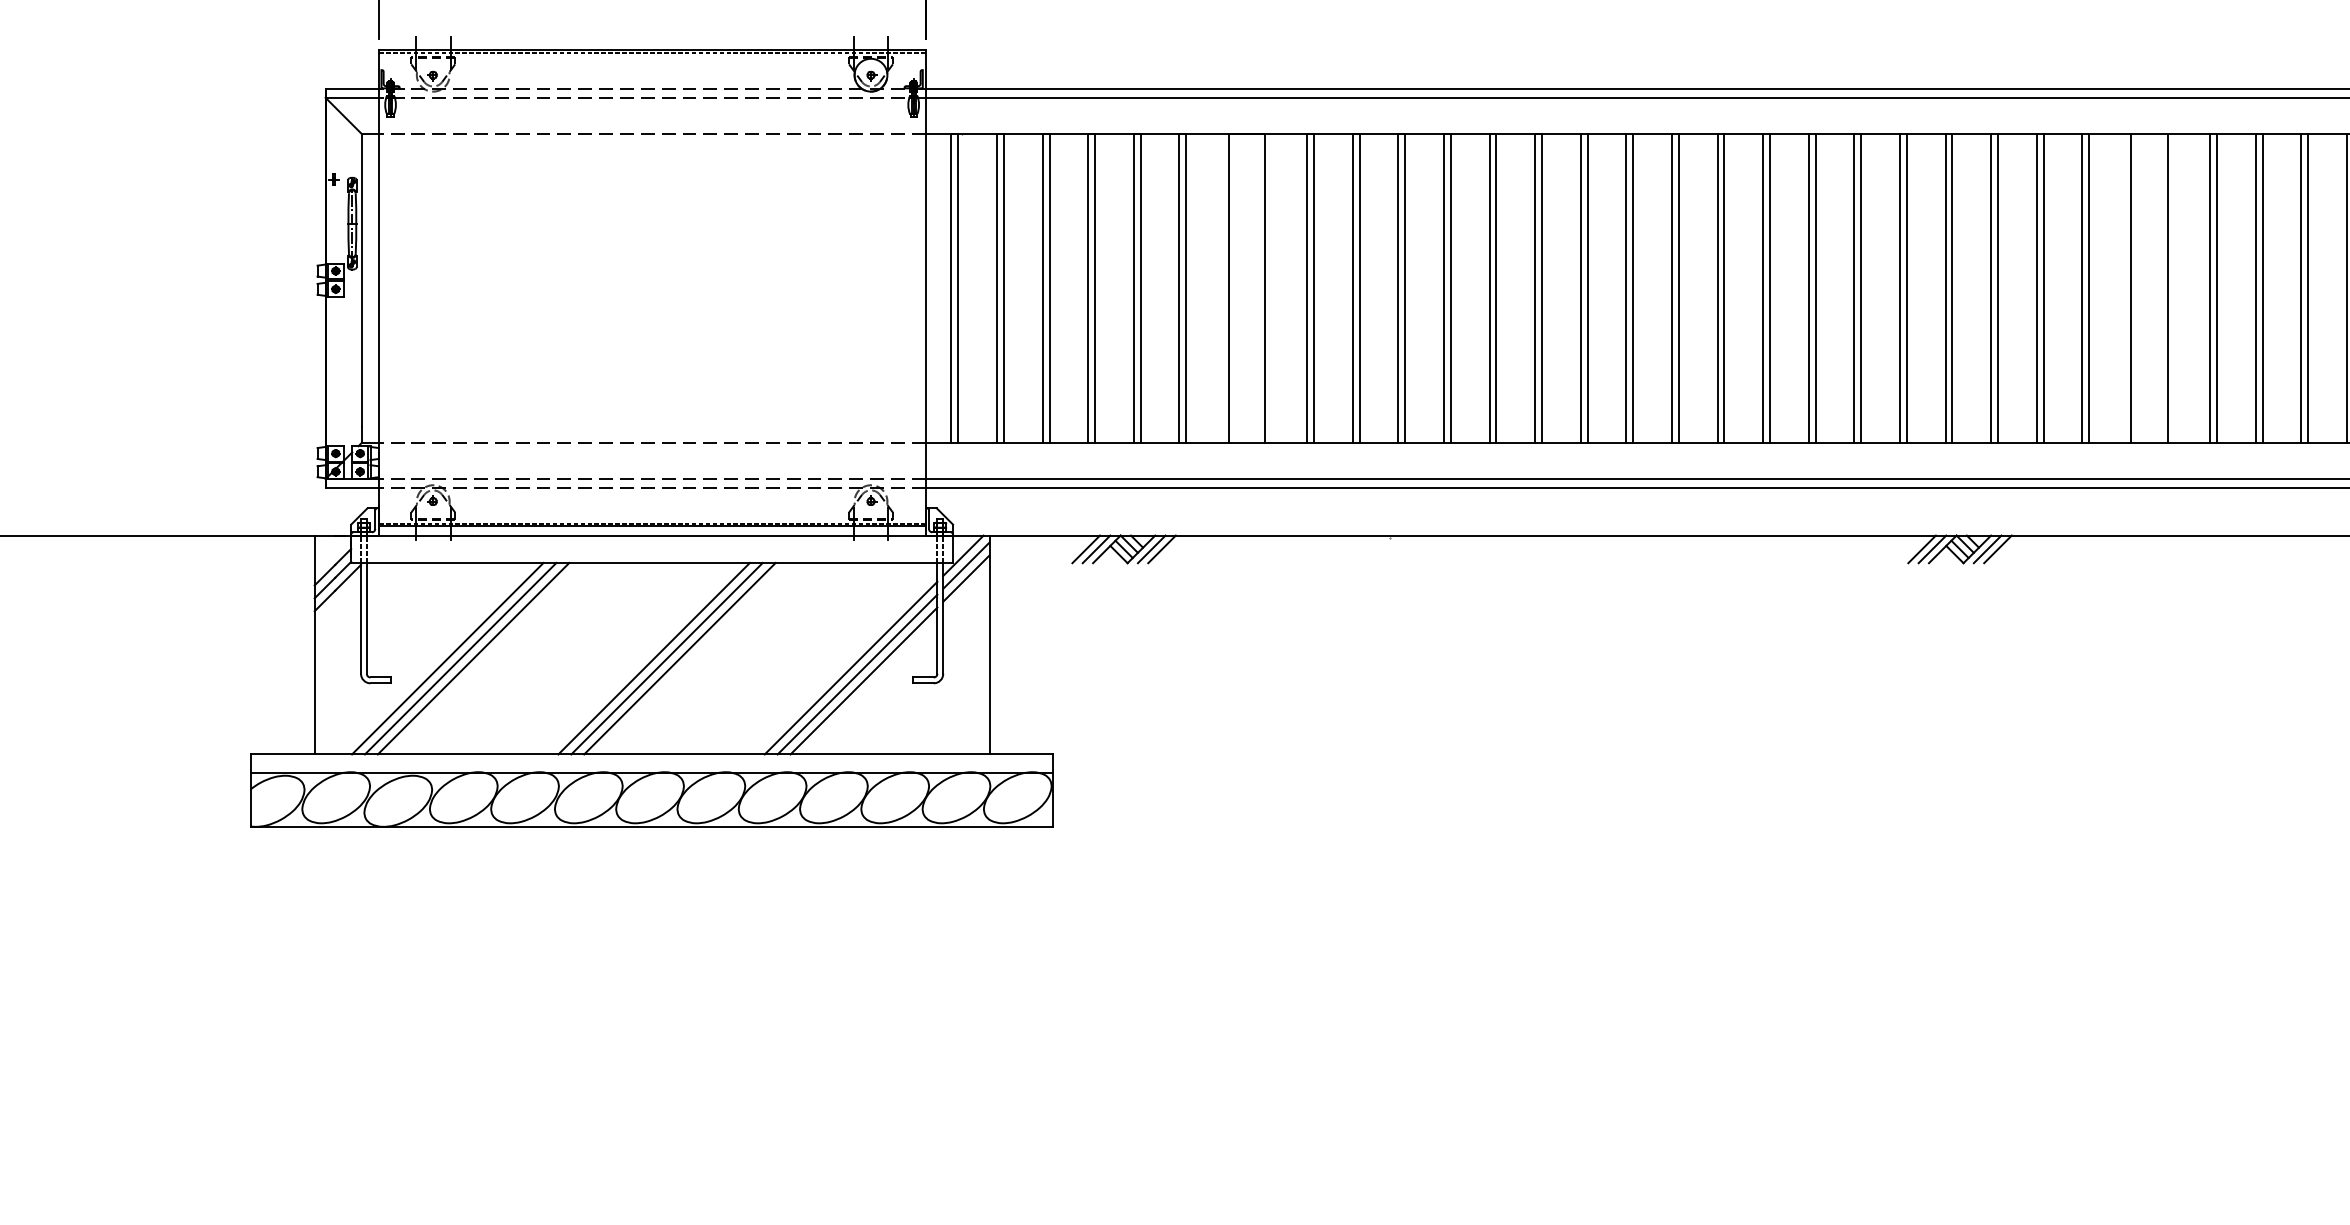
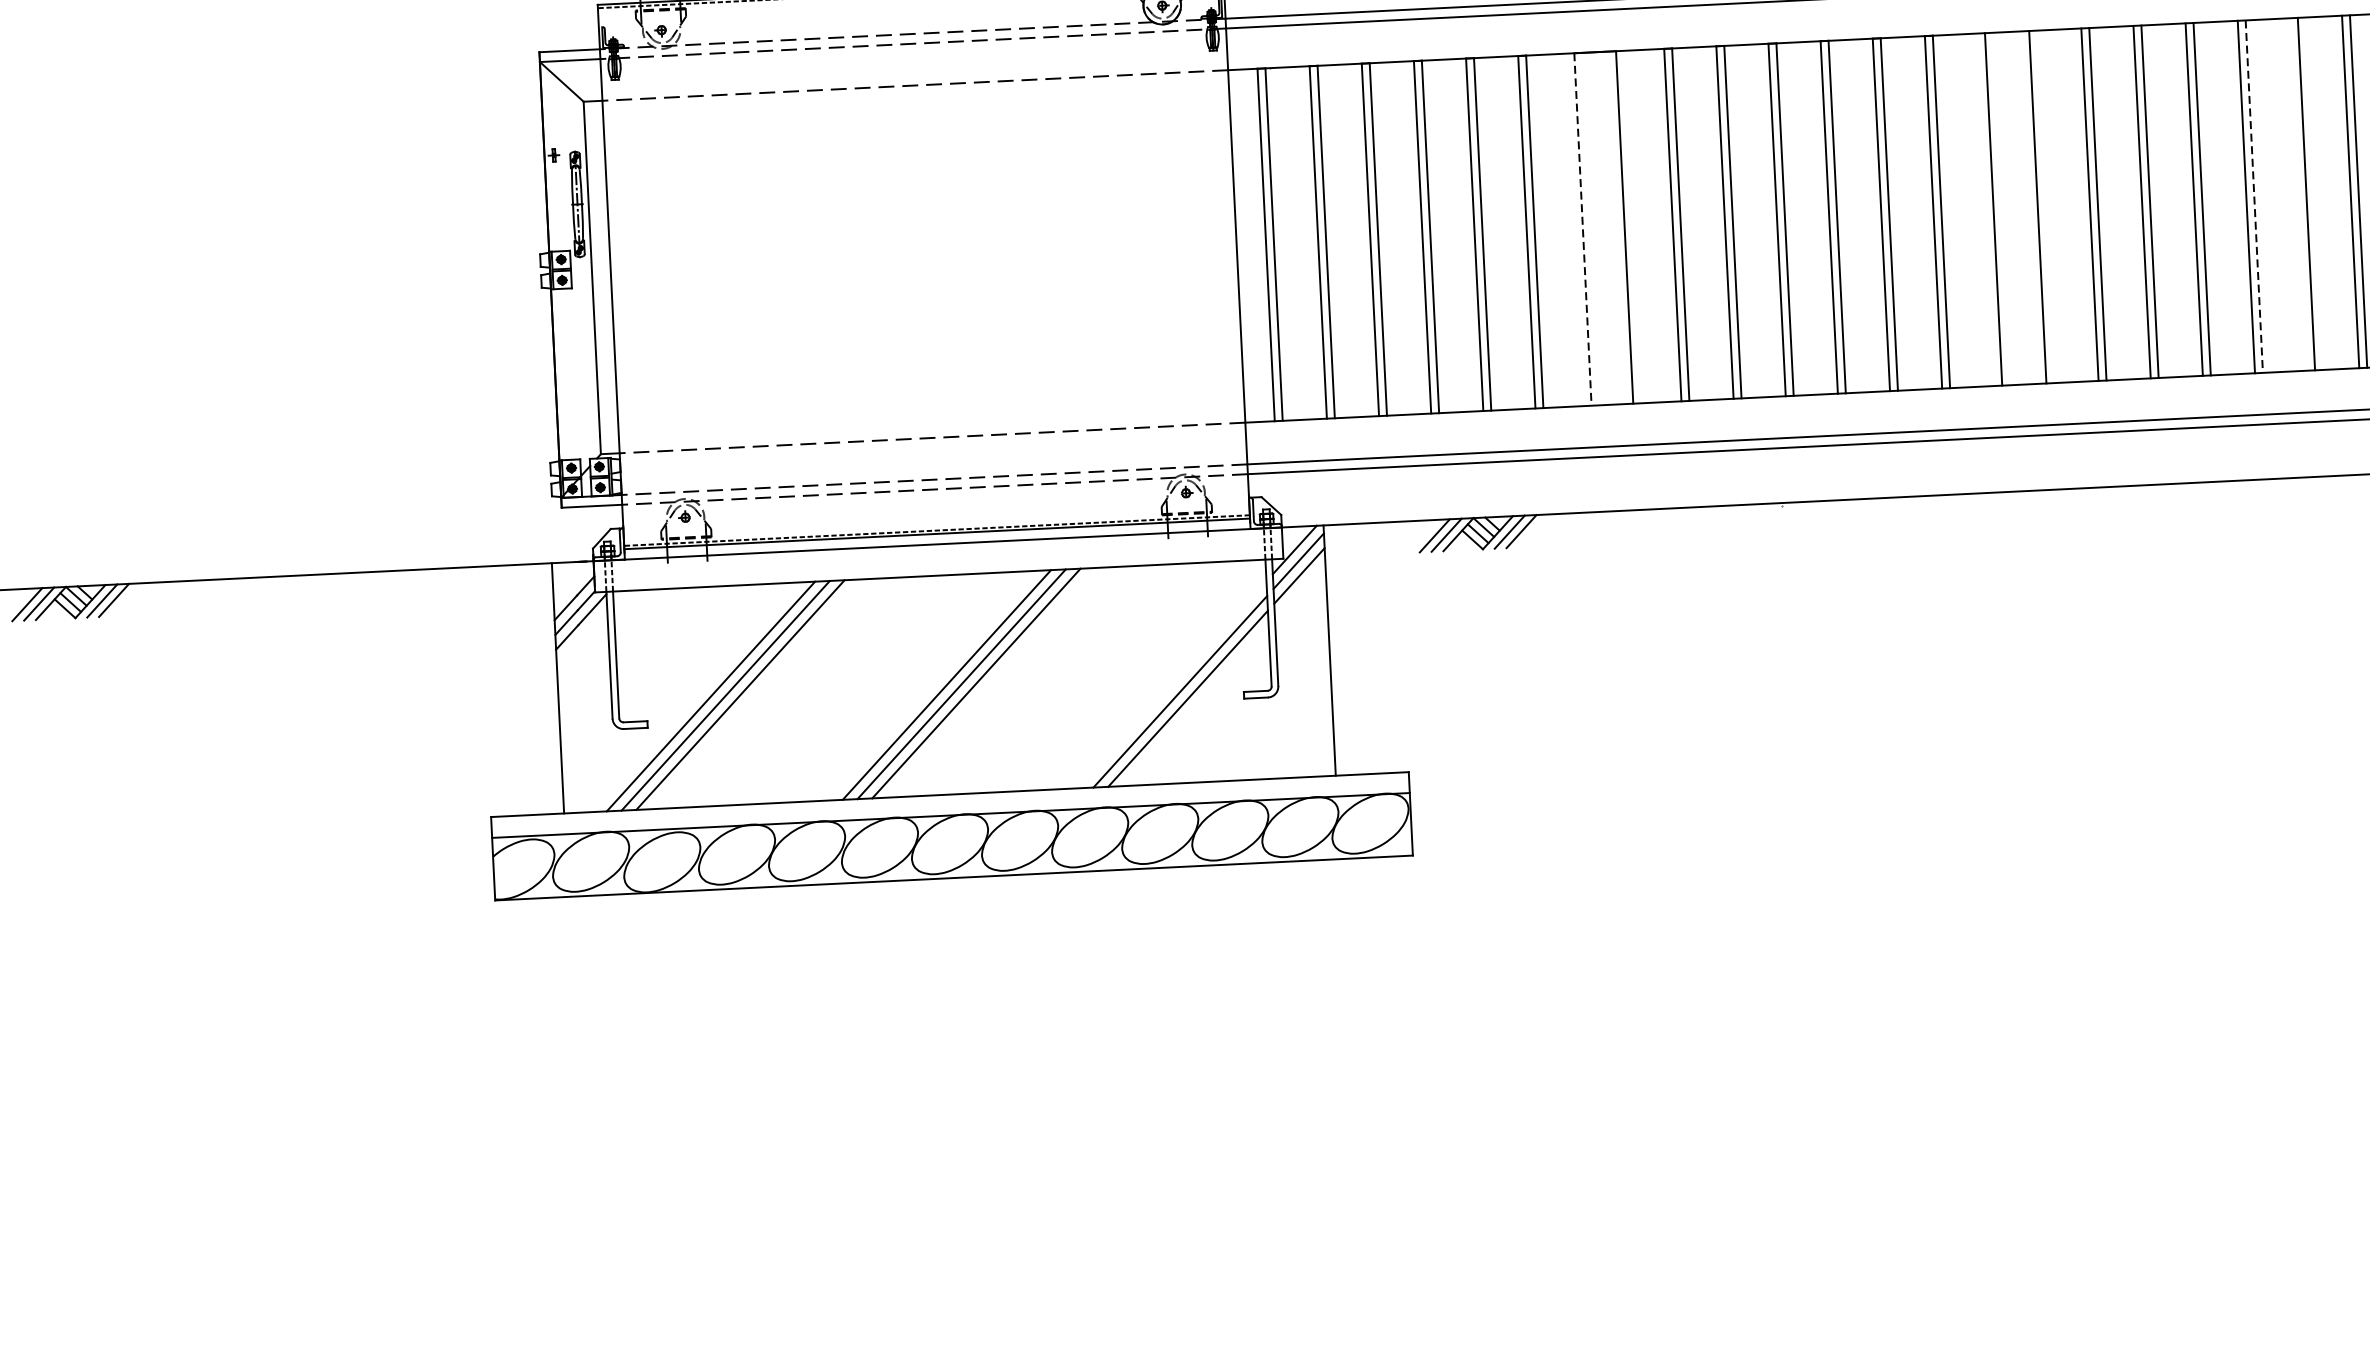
line: (1228, 288) -> (1582, 229), solid -> dashed
line: (1580, 288) -> (1985, 209), removed
line: (1633, 288) -> (2046, 206), removed
line: (1815, 288) -> (2254, 196), solid -> dashed
line: (1854, 288) -> (2298, 194), removed
line: (850, 667) -> (1171, 684), removed

